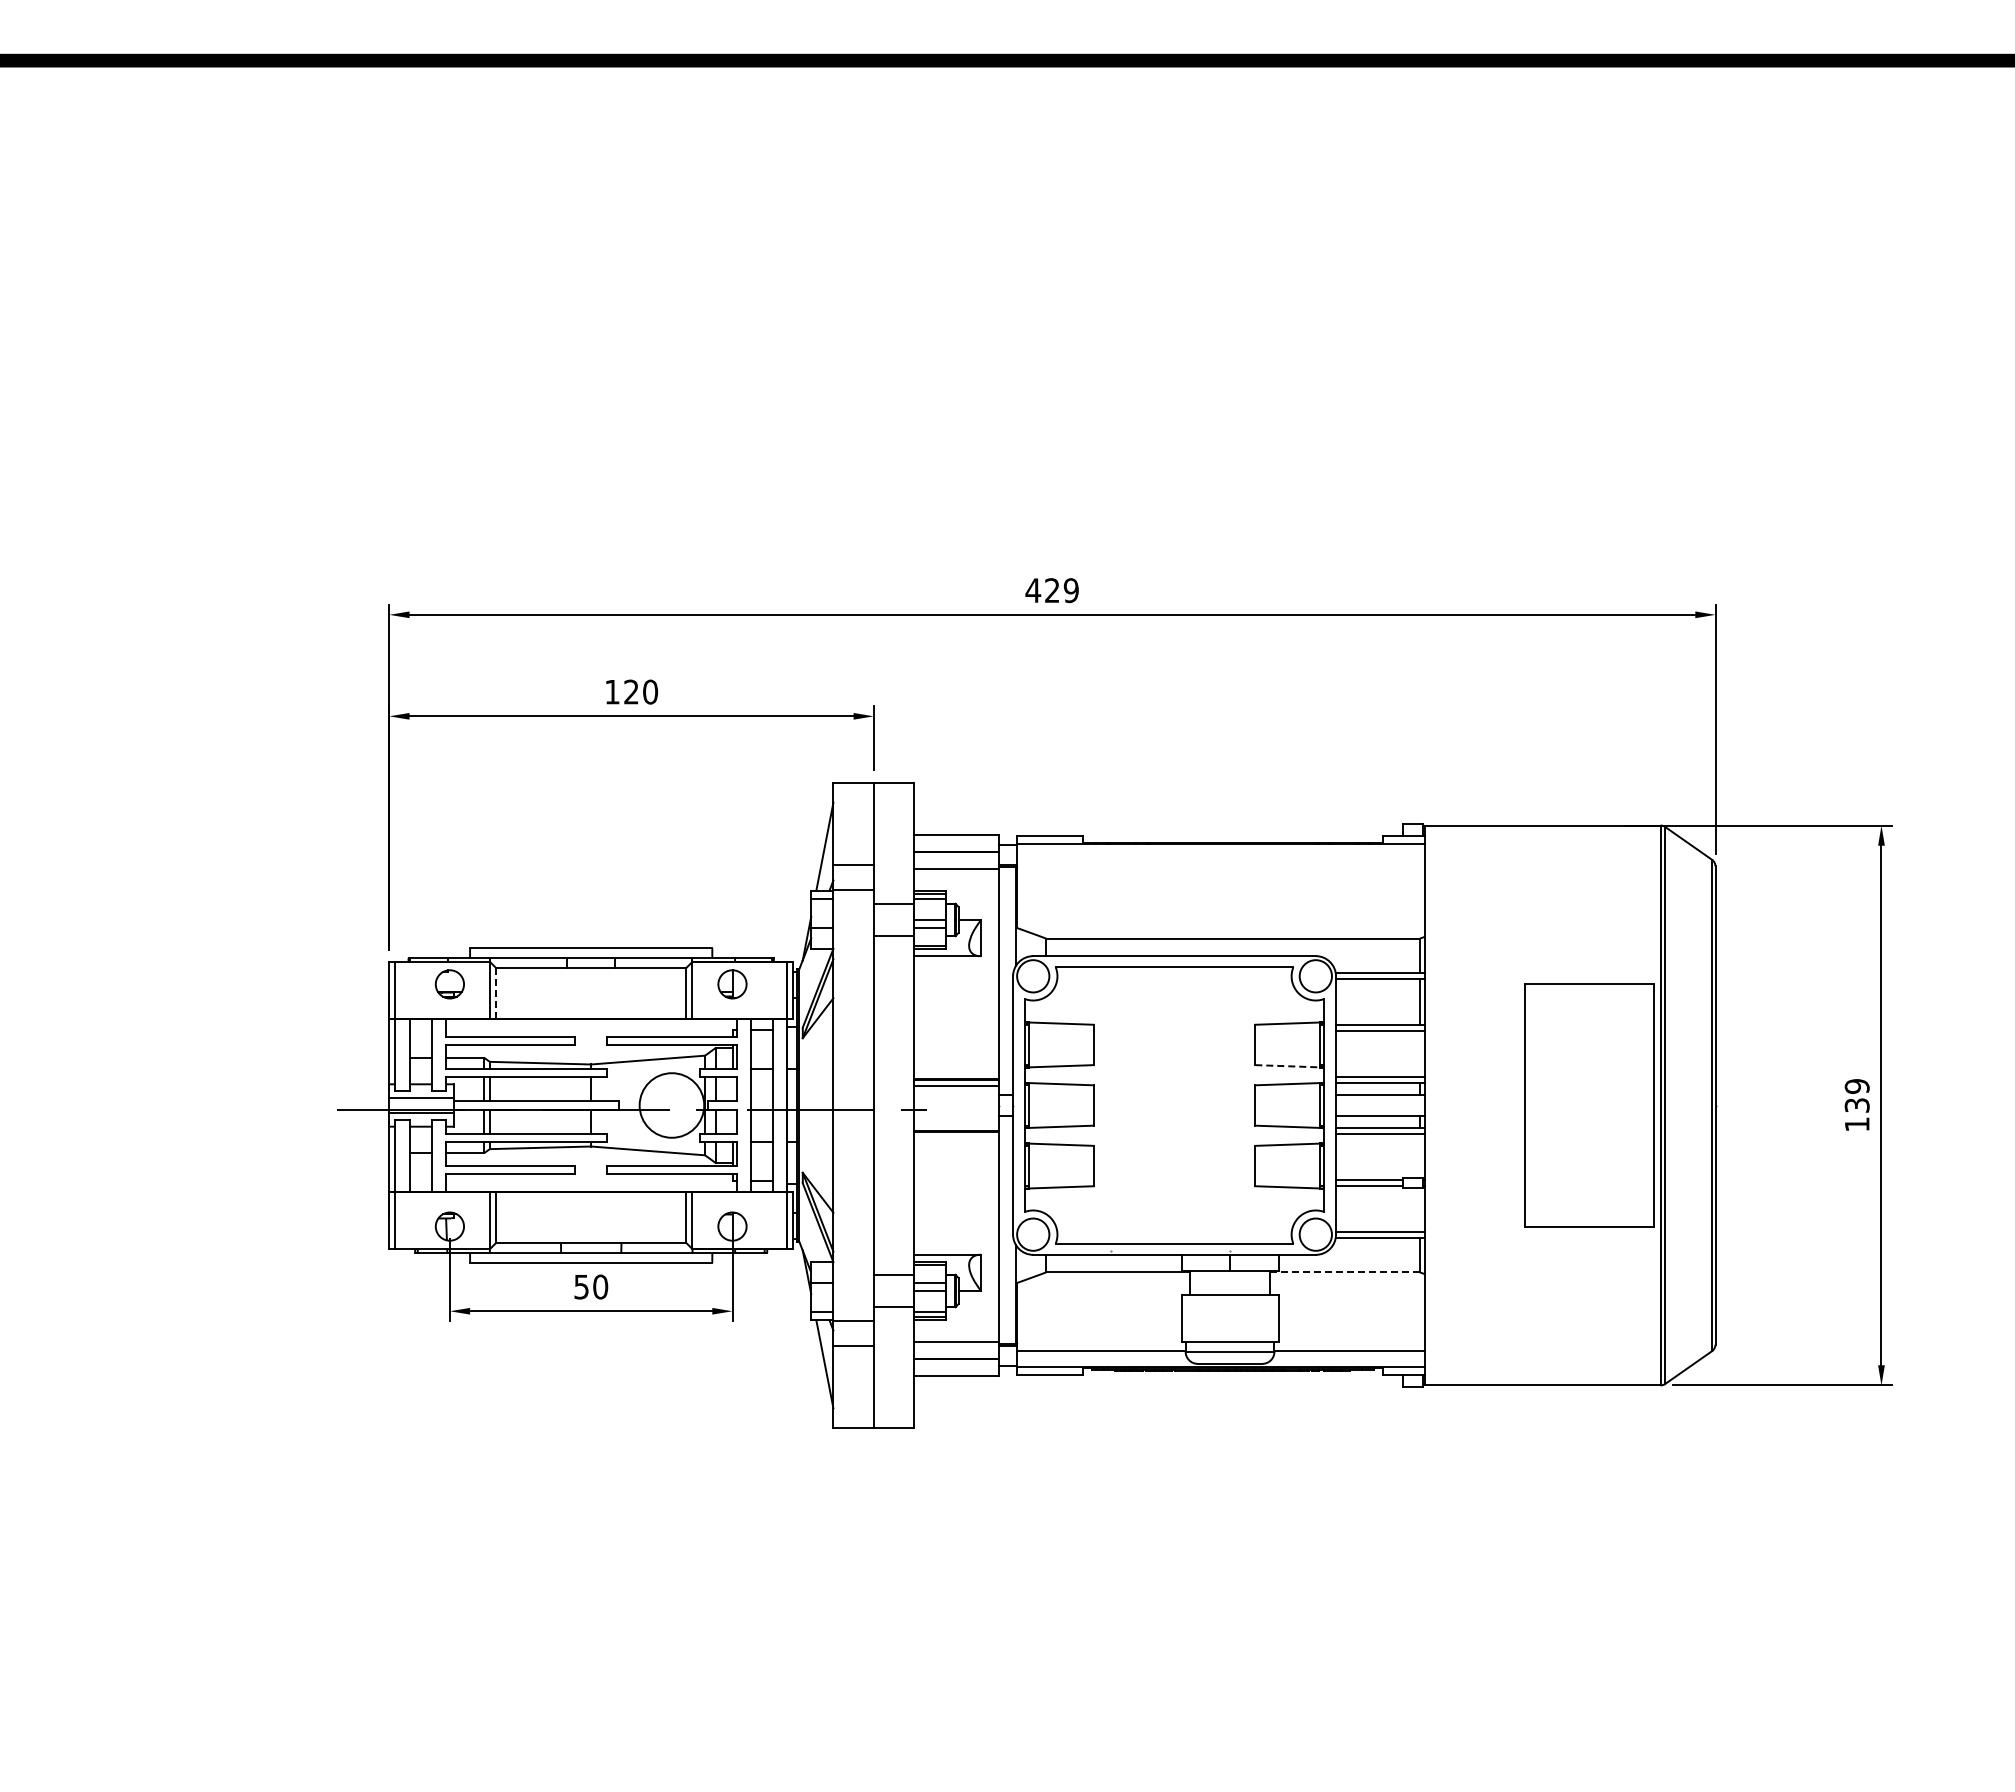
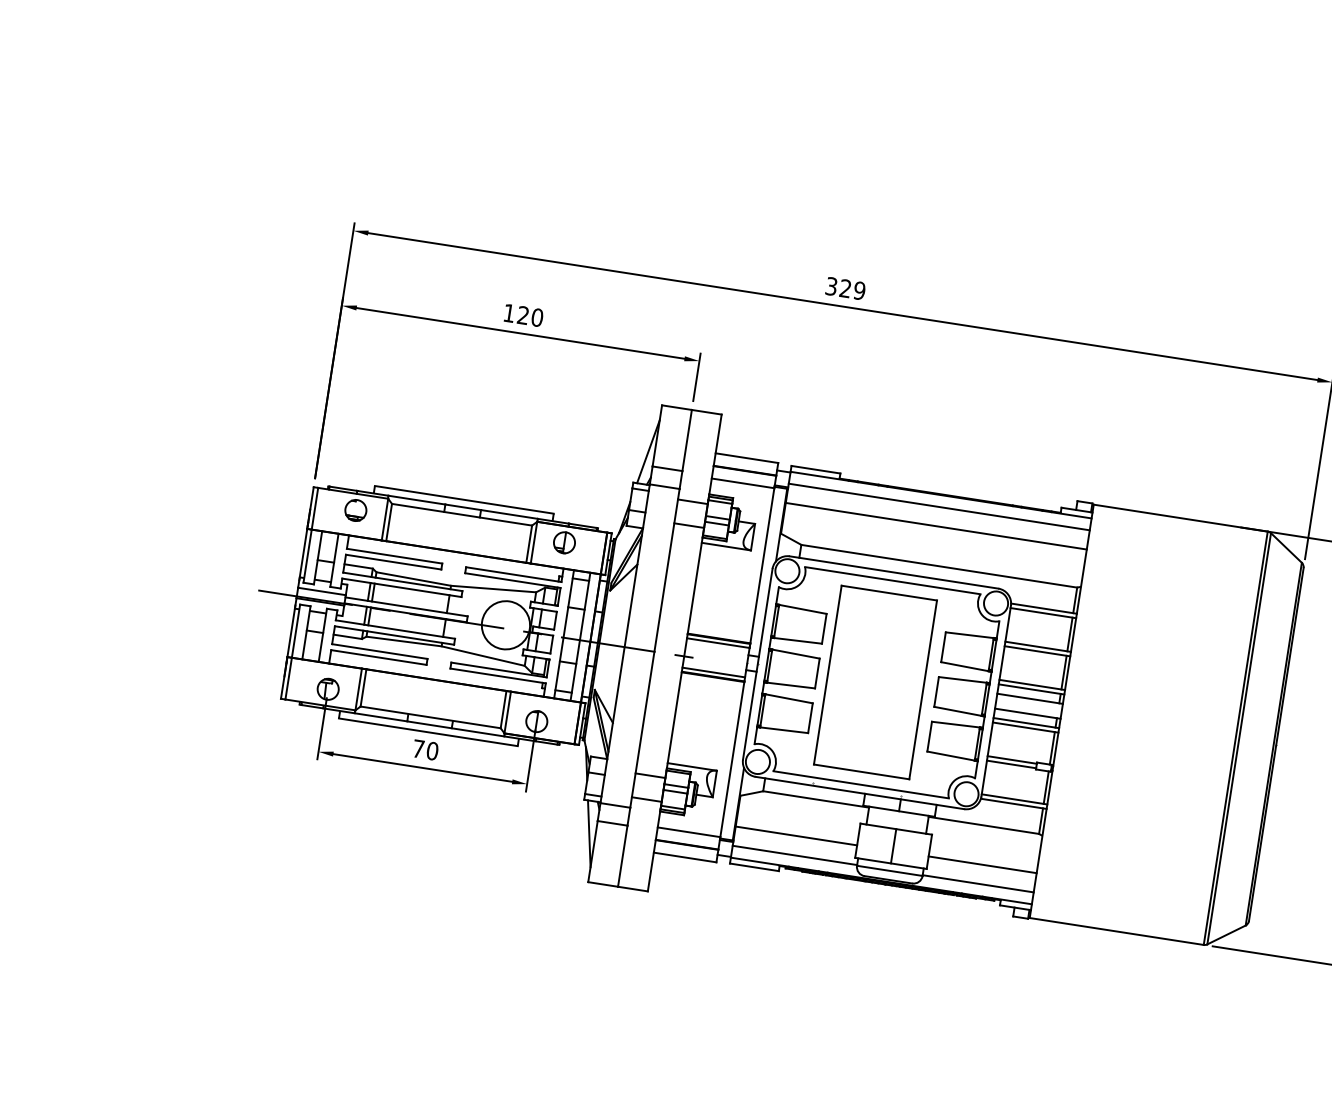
text: (1033, 590) -> (831, 286), 429 -> 329
line: (1220, 860) -> (938, 507), added
line: (1220, 886) -> (935, 526), added
line: (496, 993) -> (389, 522), dashed -> solid
line: (1419, 1053) -> (1063, 672), added
line: (1290, 1066) -> (967, 667), dashed -> solid
part: (1589, 1105) -> (875, 682), moved
line: (956, 1125) -> (713, 672), added
line: (1419, 1156) -> (1051, 748), added
line: (1419, 1209) -> (1045, 787), added
line: (1345, 1272) -> (984, 825), dashed -> solid
text: (581, 1287) -> (418, 749), 50 -> 70
line: (1230, 1318) -> (893, 846), added
line: (1099, 1324) -> (796, 835), added
line: (1351, 1324) -> (982, 864), added

